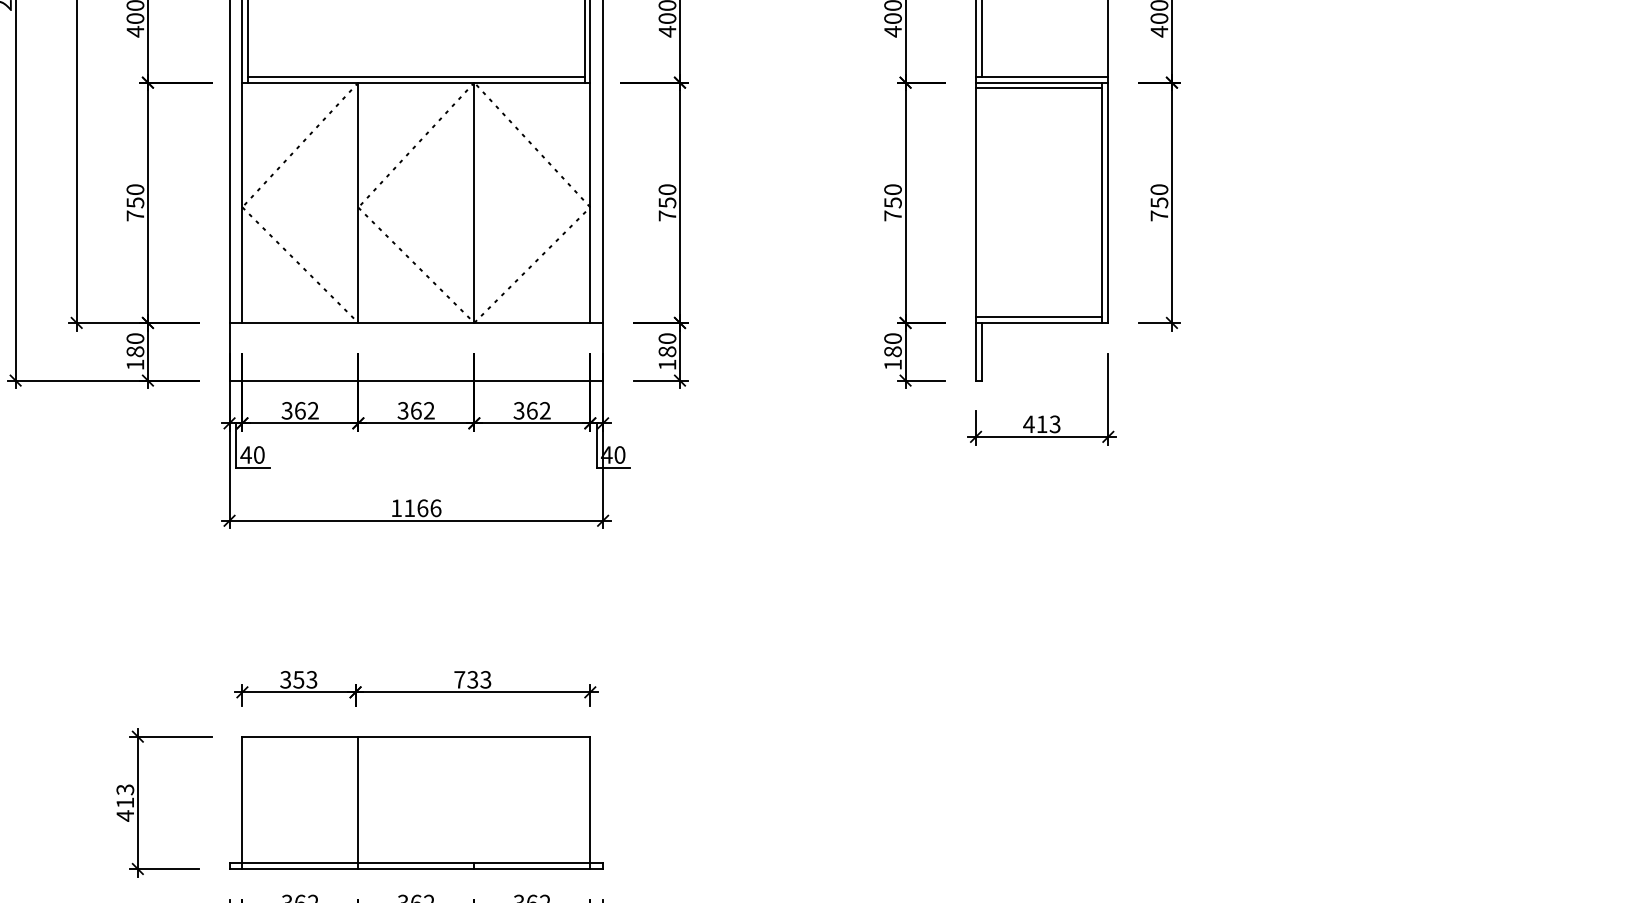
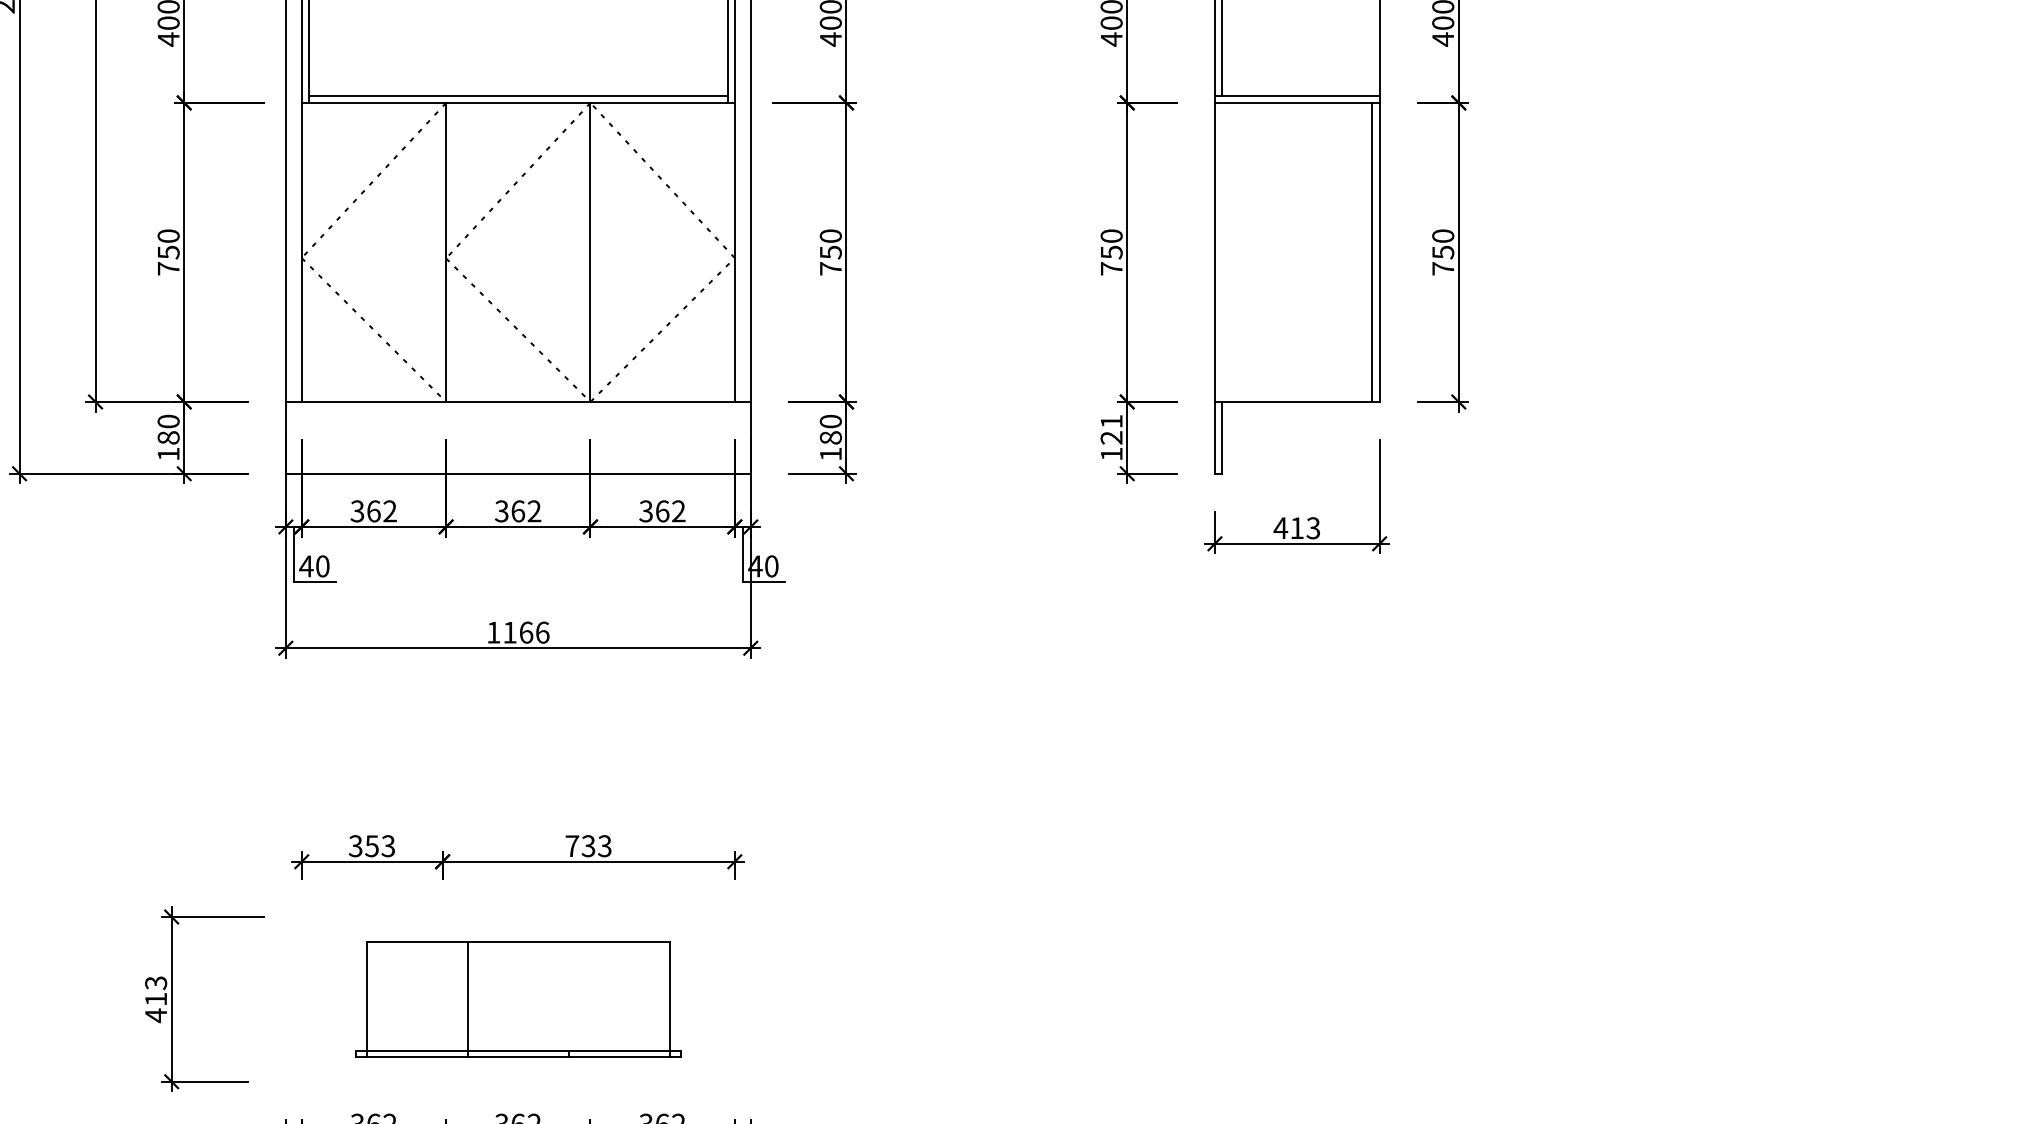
line: (1038, 88) -> (1292, 110), removed
line: (1038, 316) -> (1292, 394), removed
text: (892, 345) -> (1111, 429), 180 -> 121
part: (416, 802) -> (518, 999), size x0.7

